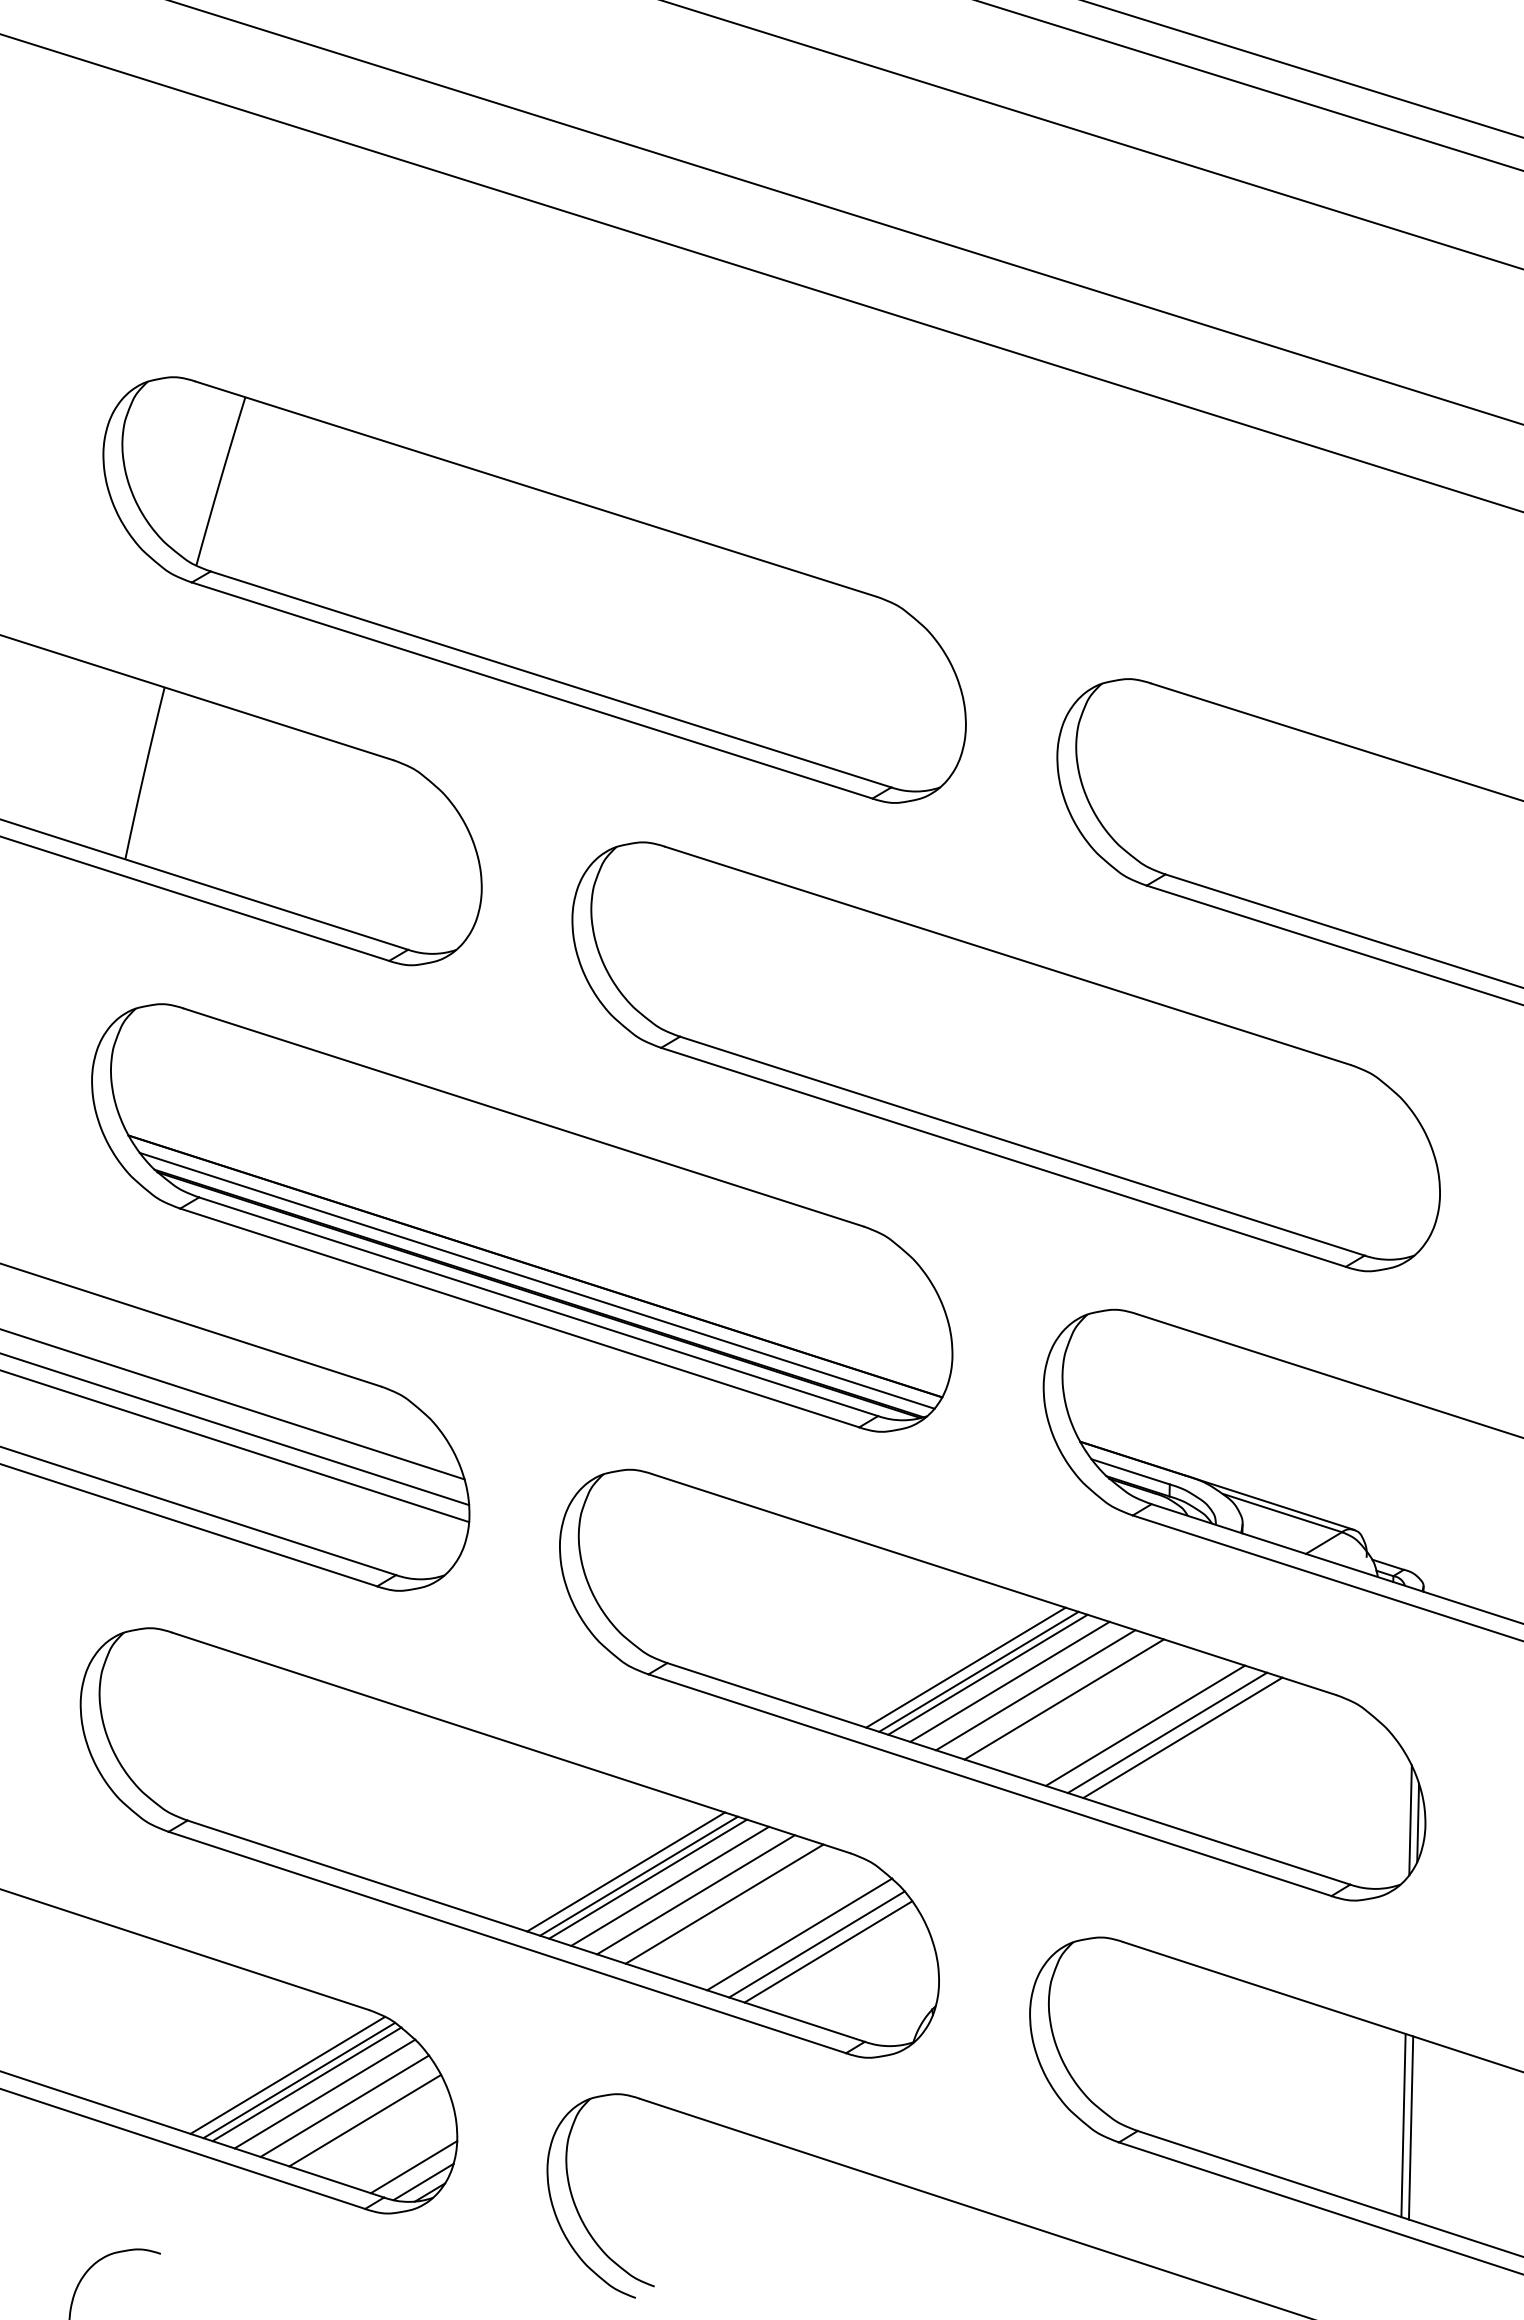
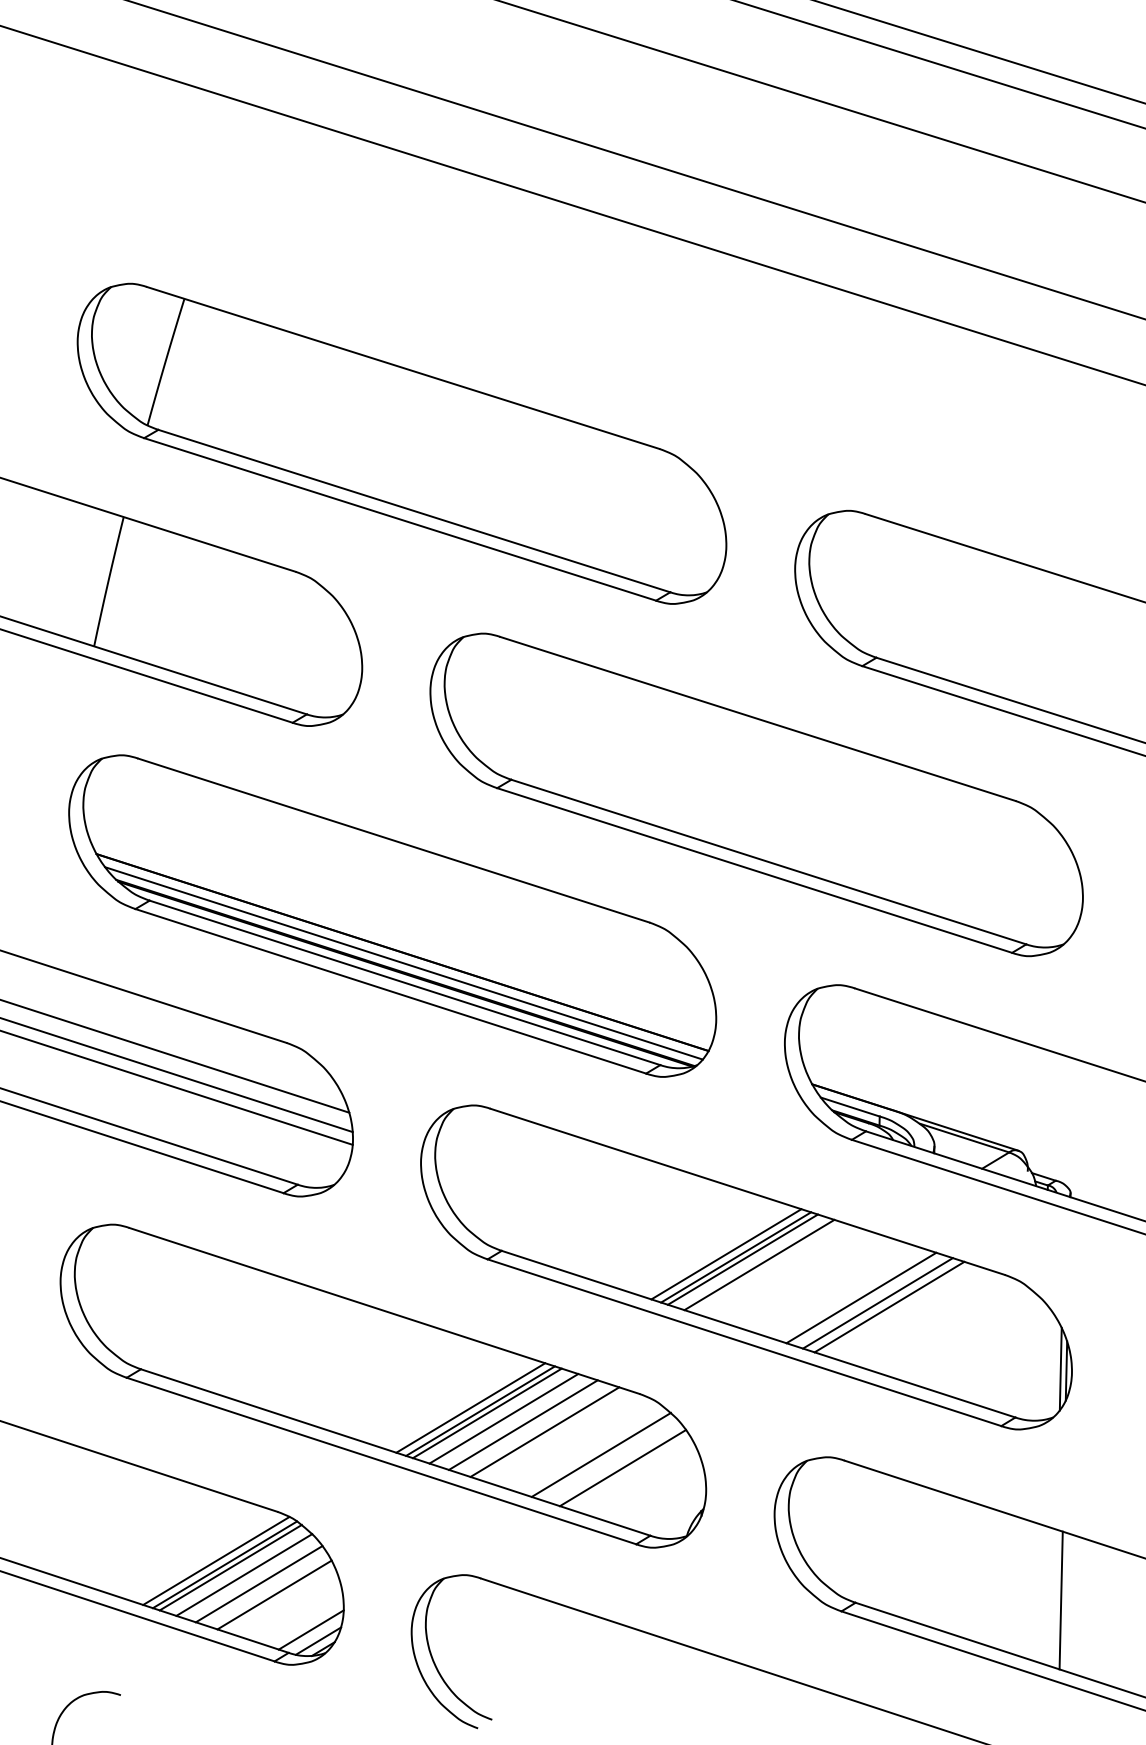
line: (1035, 1690) -> (778, 1271), removed
line: (1064, 1699) -> (800, 1278), removed
line: (816, 1944) -> (613, 1462), removed
line: (1403, 2125) -> (1055, 1598), removed

